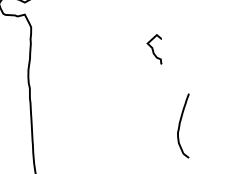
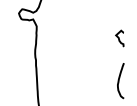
curve: (153, 49) -> (119, 38), moved

